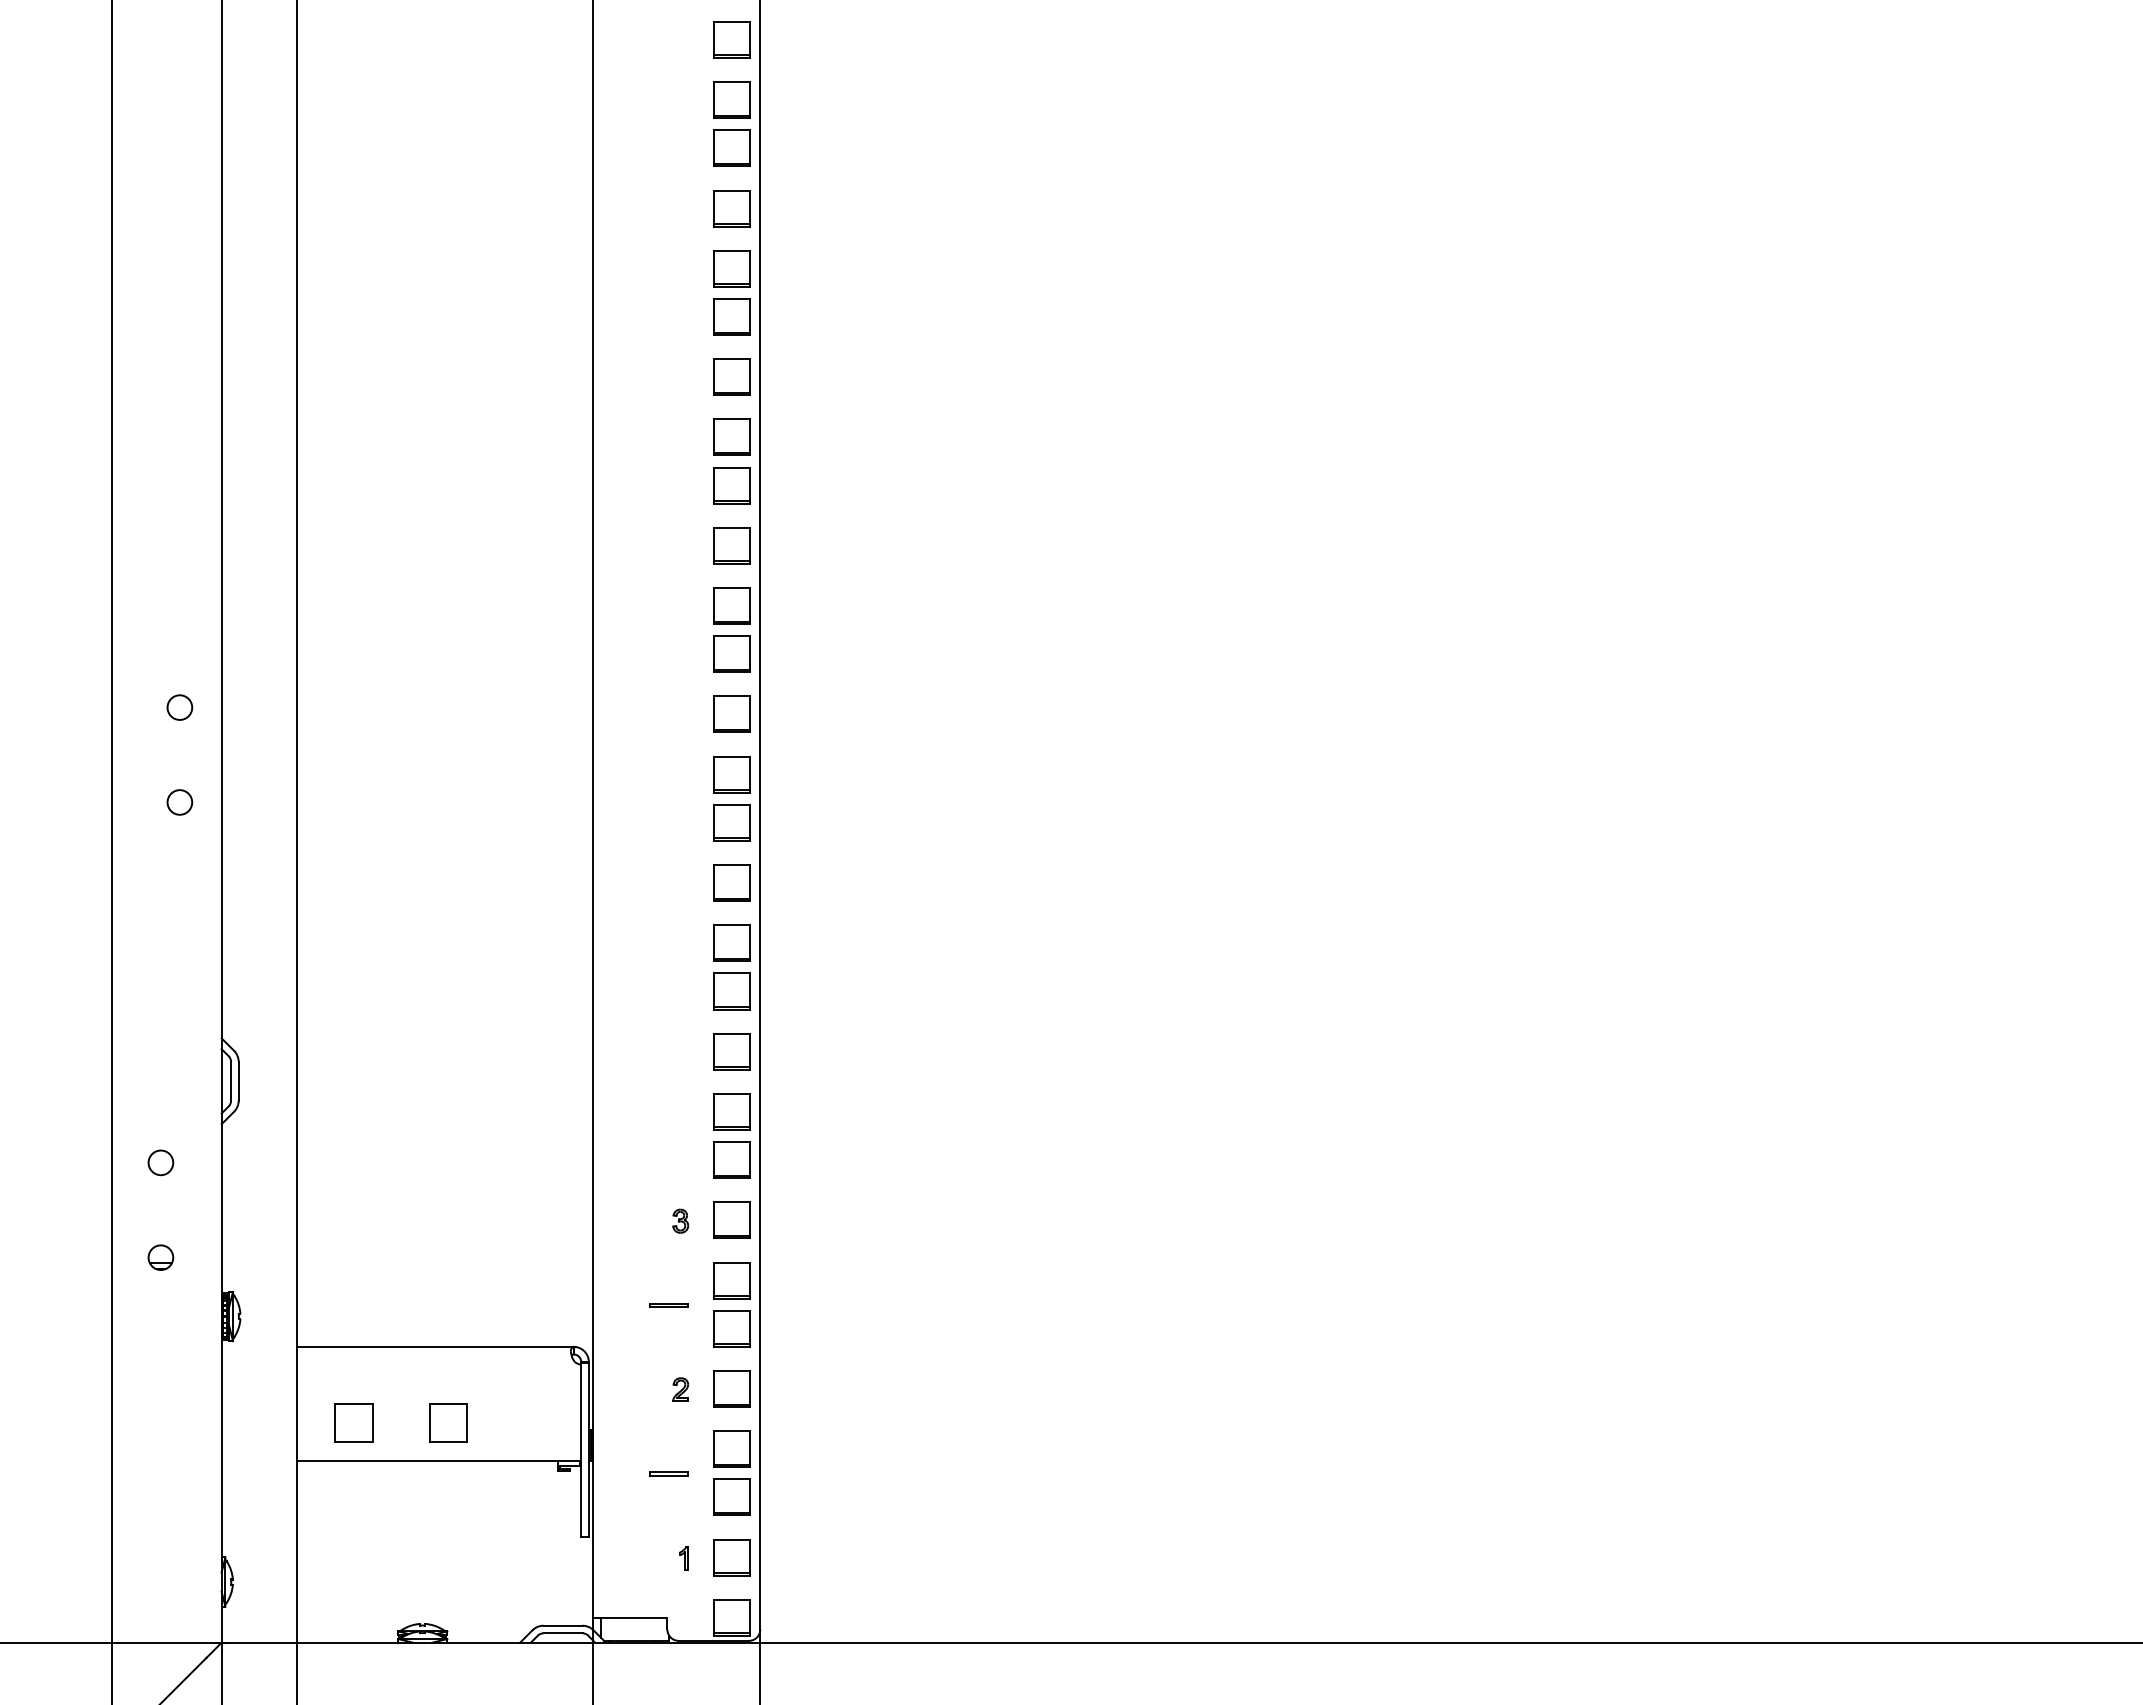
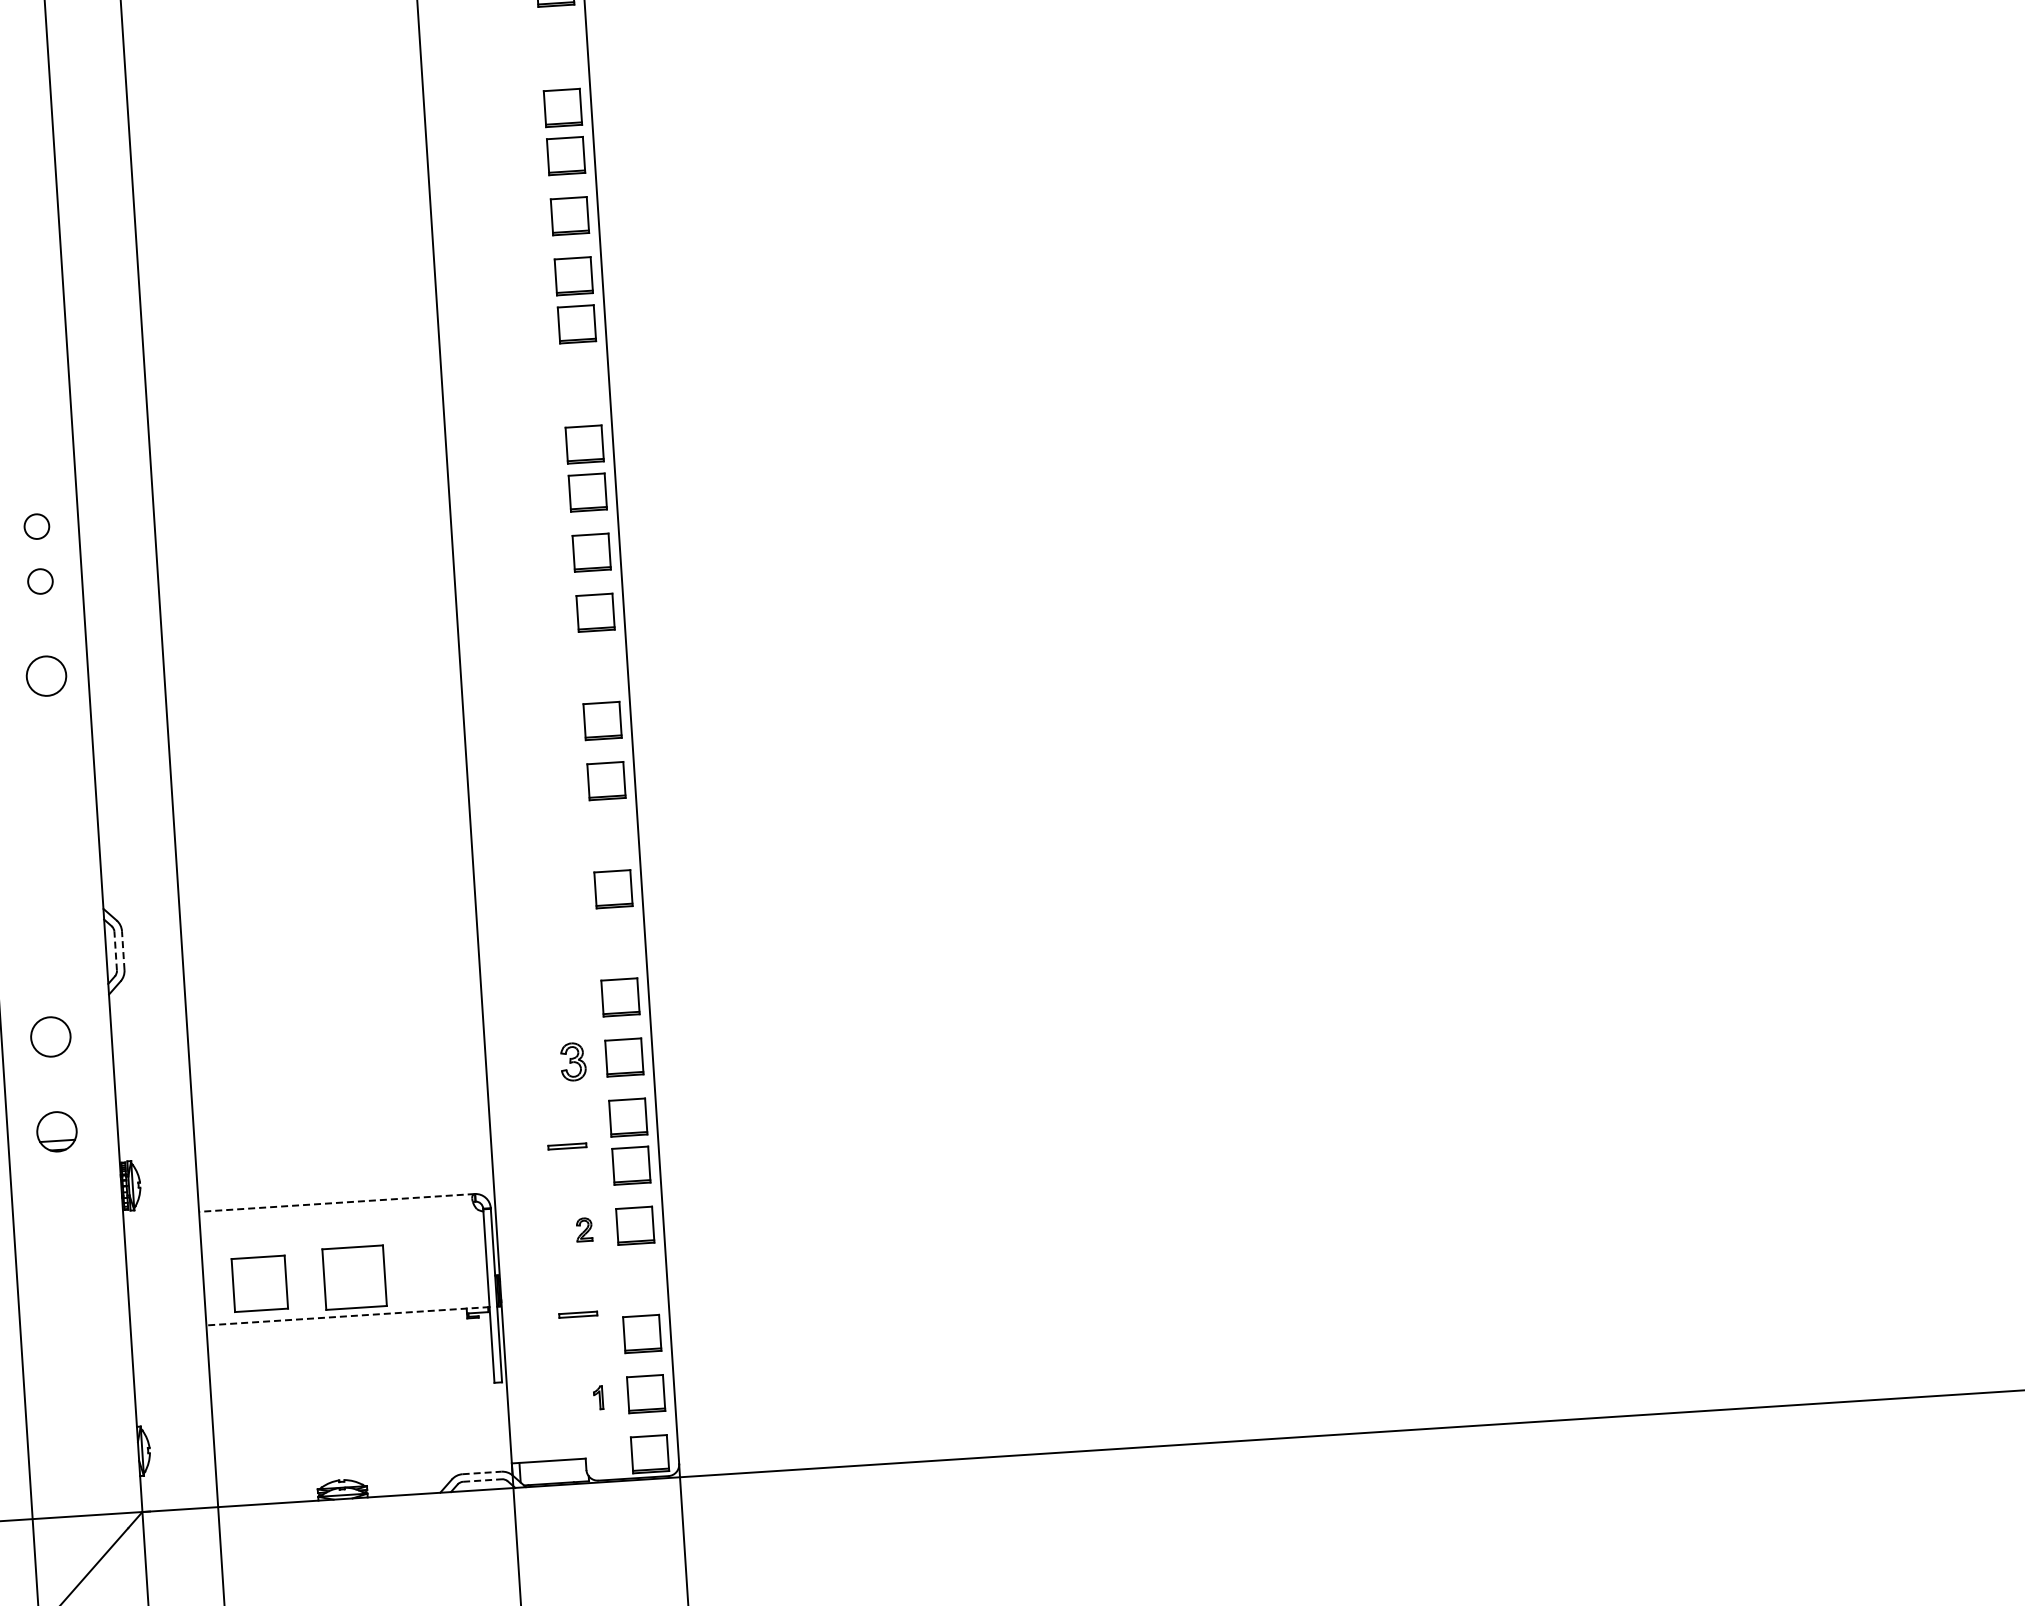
part: (731, 208) -> (558, 47), removed
part: (731, 545) -> (580, 384), removed
circle: (179, 652) -> (36, 526), added
circle: (179, 802) -> (46, 676), size x1.6
part: (731, 822) -> (598, 660), removed
part: (731, 991) -> (609, 829), removed
line: (231, 1080) -> (116, 950), solid -> dashed
line: (238, 1080) -> (123, 949), solid -> dashed
part: (731, 1111) -> (616, 948), removed
circle: (160, 1162) -> (50, 1036), size x1.6
part: (680, 1220) -> (573, 1061), size x1.6
part: (160, 1257) -> (56, 1131), size x1.6
line: (435, 1346) -> (336, 1202), solid -> dashed
part: (353, 1422) -> (259, 1283), size x1.4
part: (448, 1422) -> (354, 1277), size x1.6
part: (731, 1448) -> (638, 1285), removed
line: (439, 1460) -> (348, 1316), solid -> dashed
line: (563, 1625) -> (482, 1472), solid -> dashed
line: (563, 1633) -> (483, 1480), solid -> dashed

